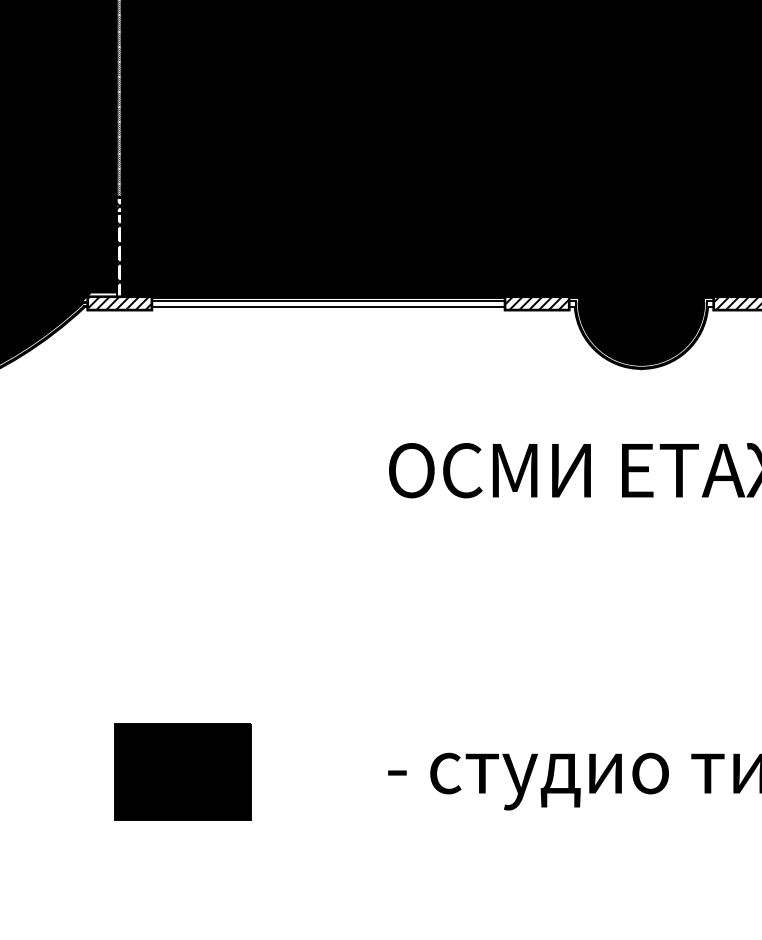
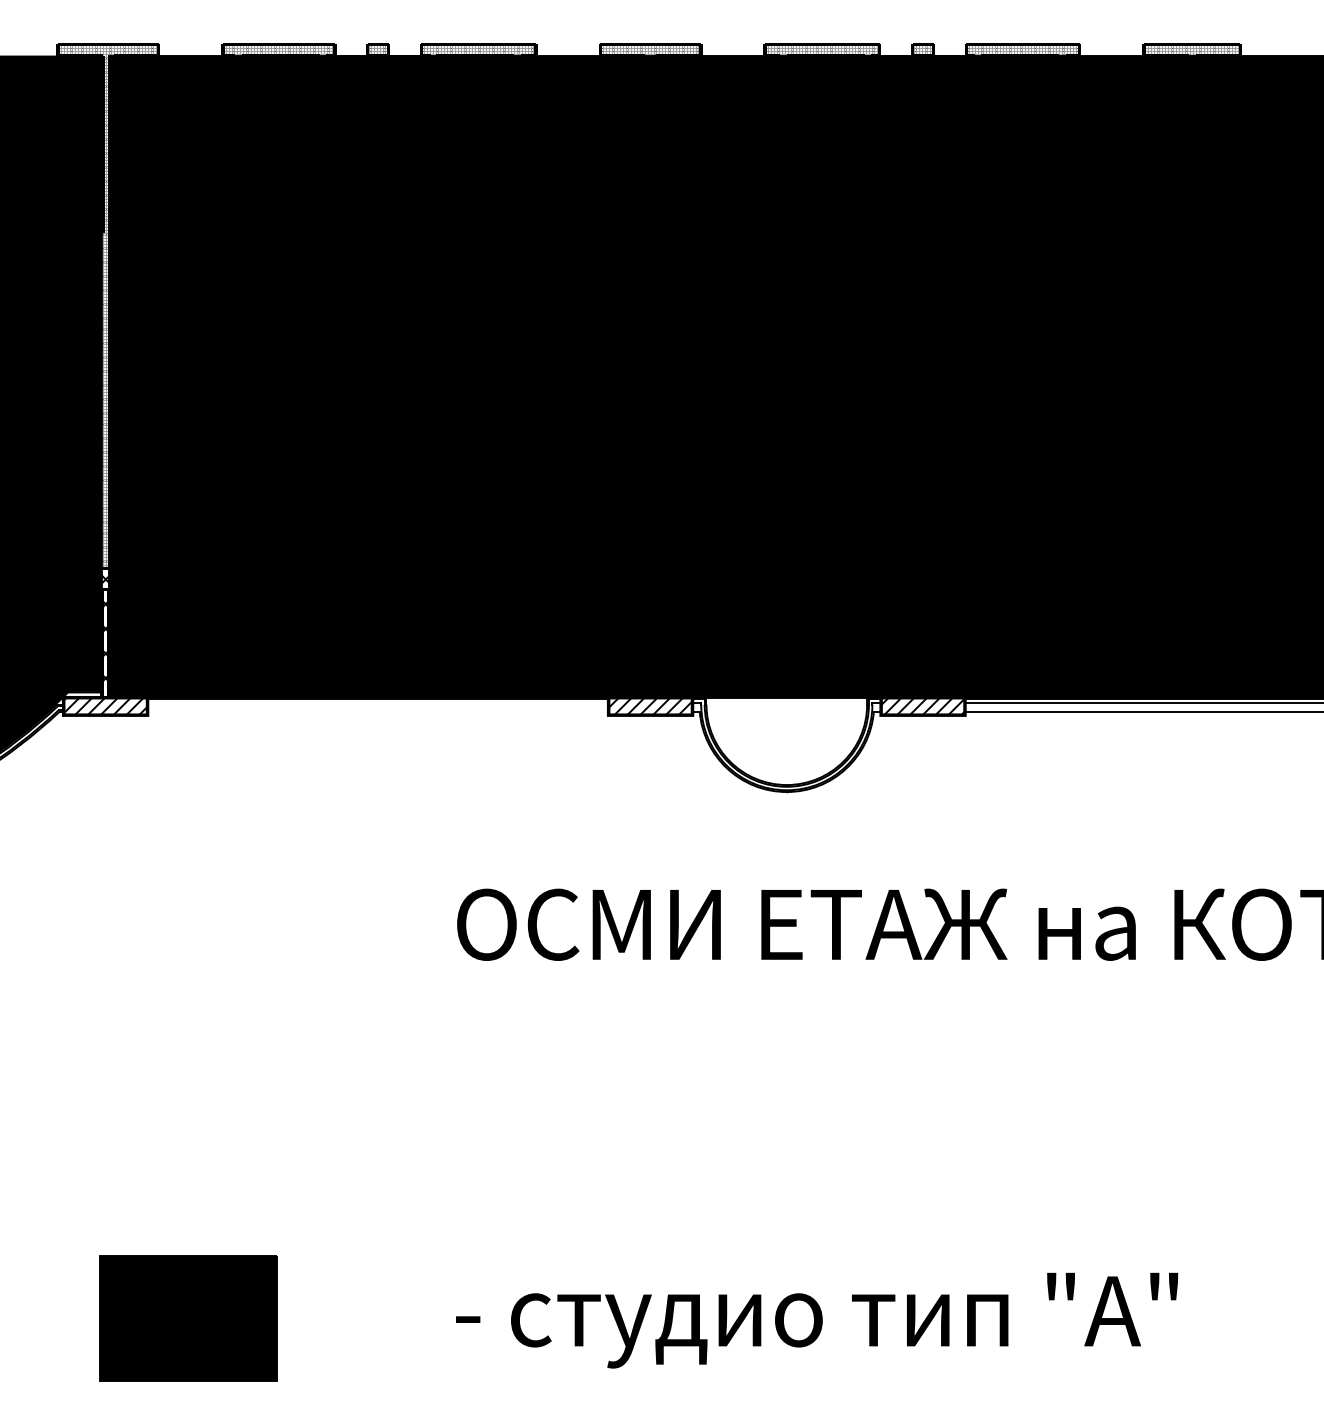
line: (327, 300) -> (377, 702), removed
line: (327, 307) -> (377, 711), removed
fill: (641, 330) -> (786, 741), removed

